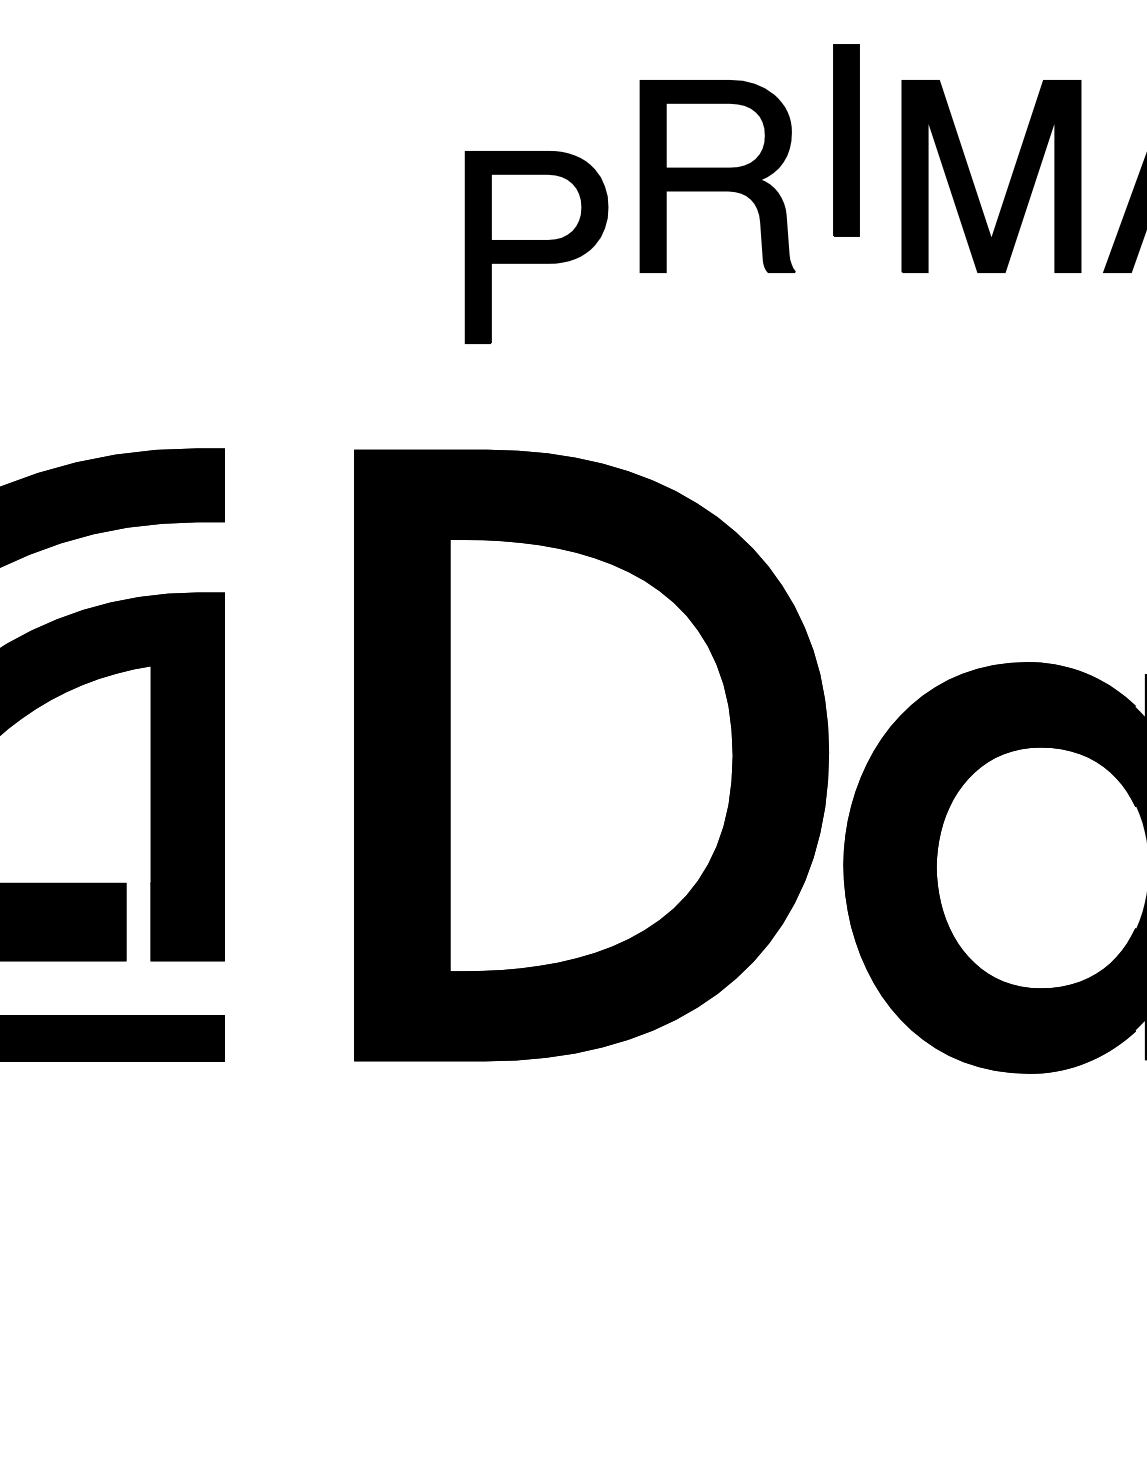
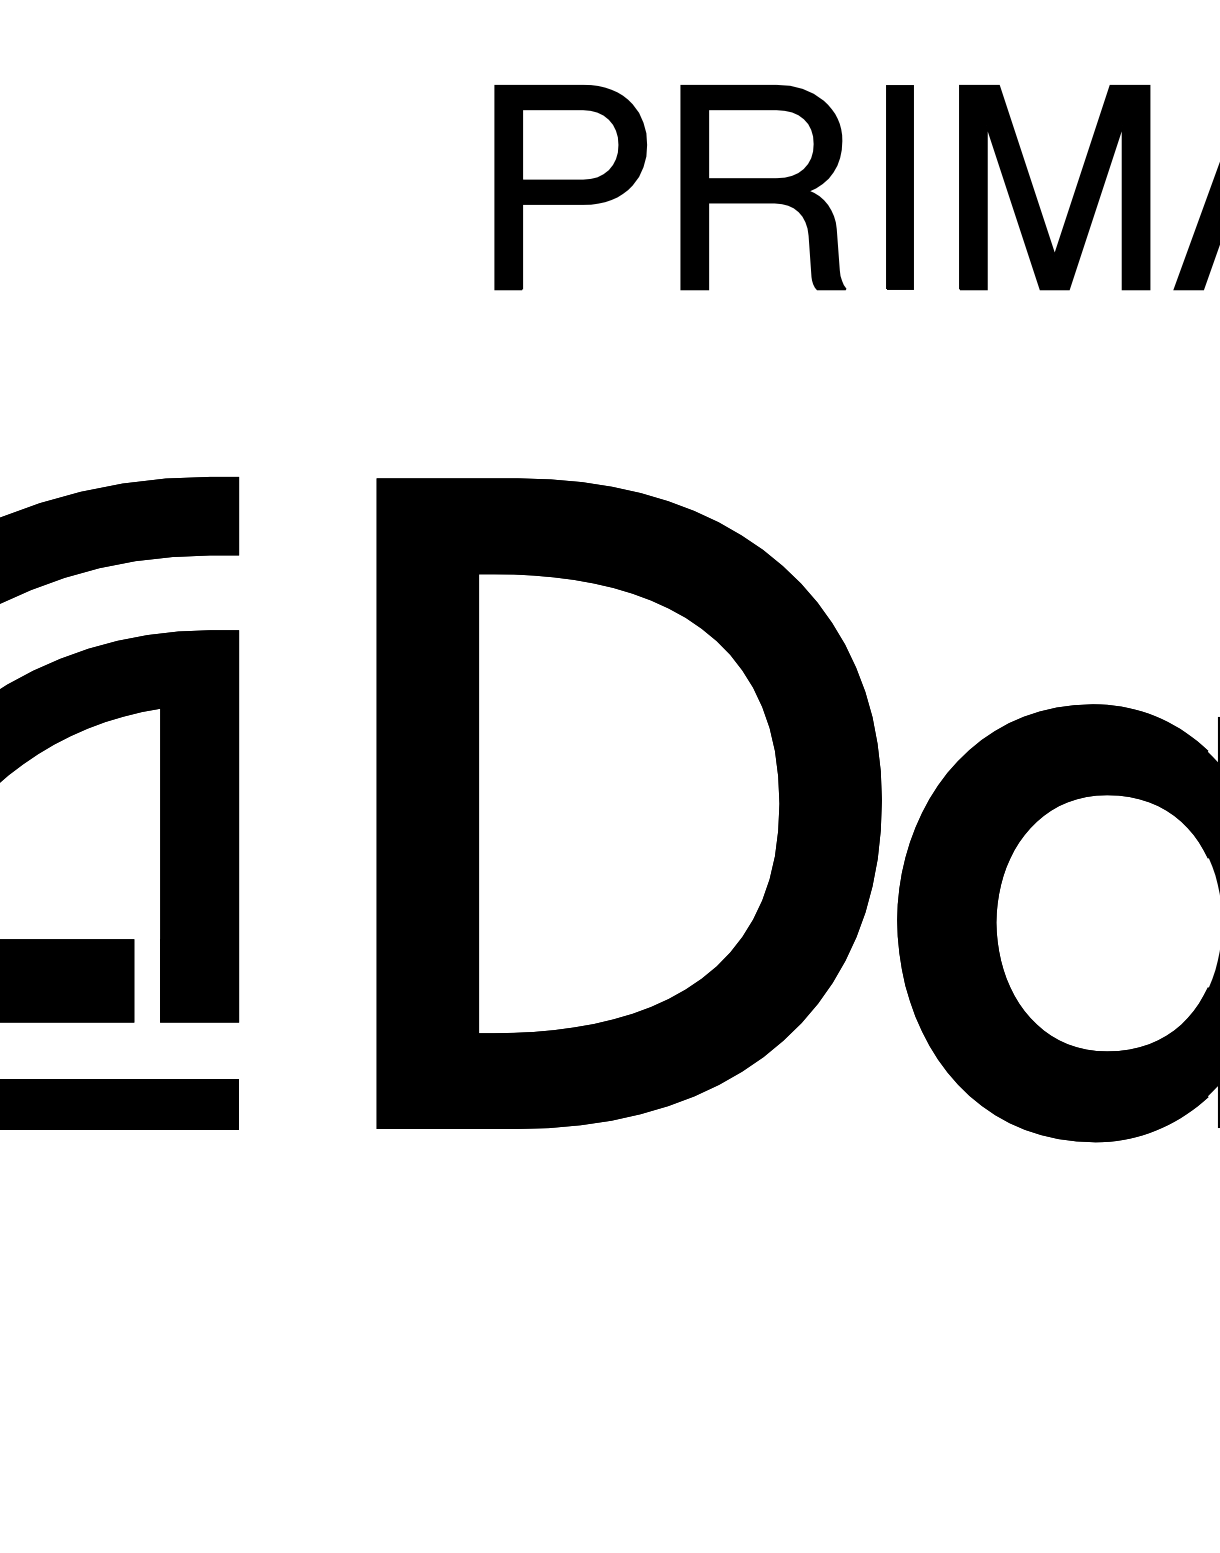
part: (846, 140) -> (900, 187), moved
part: (536, 247) -> (570, 187), moved

